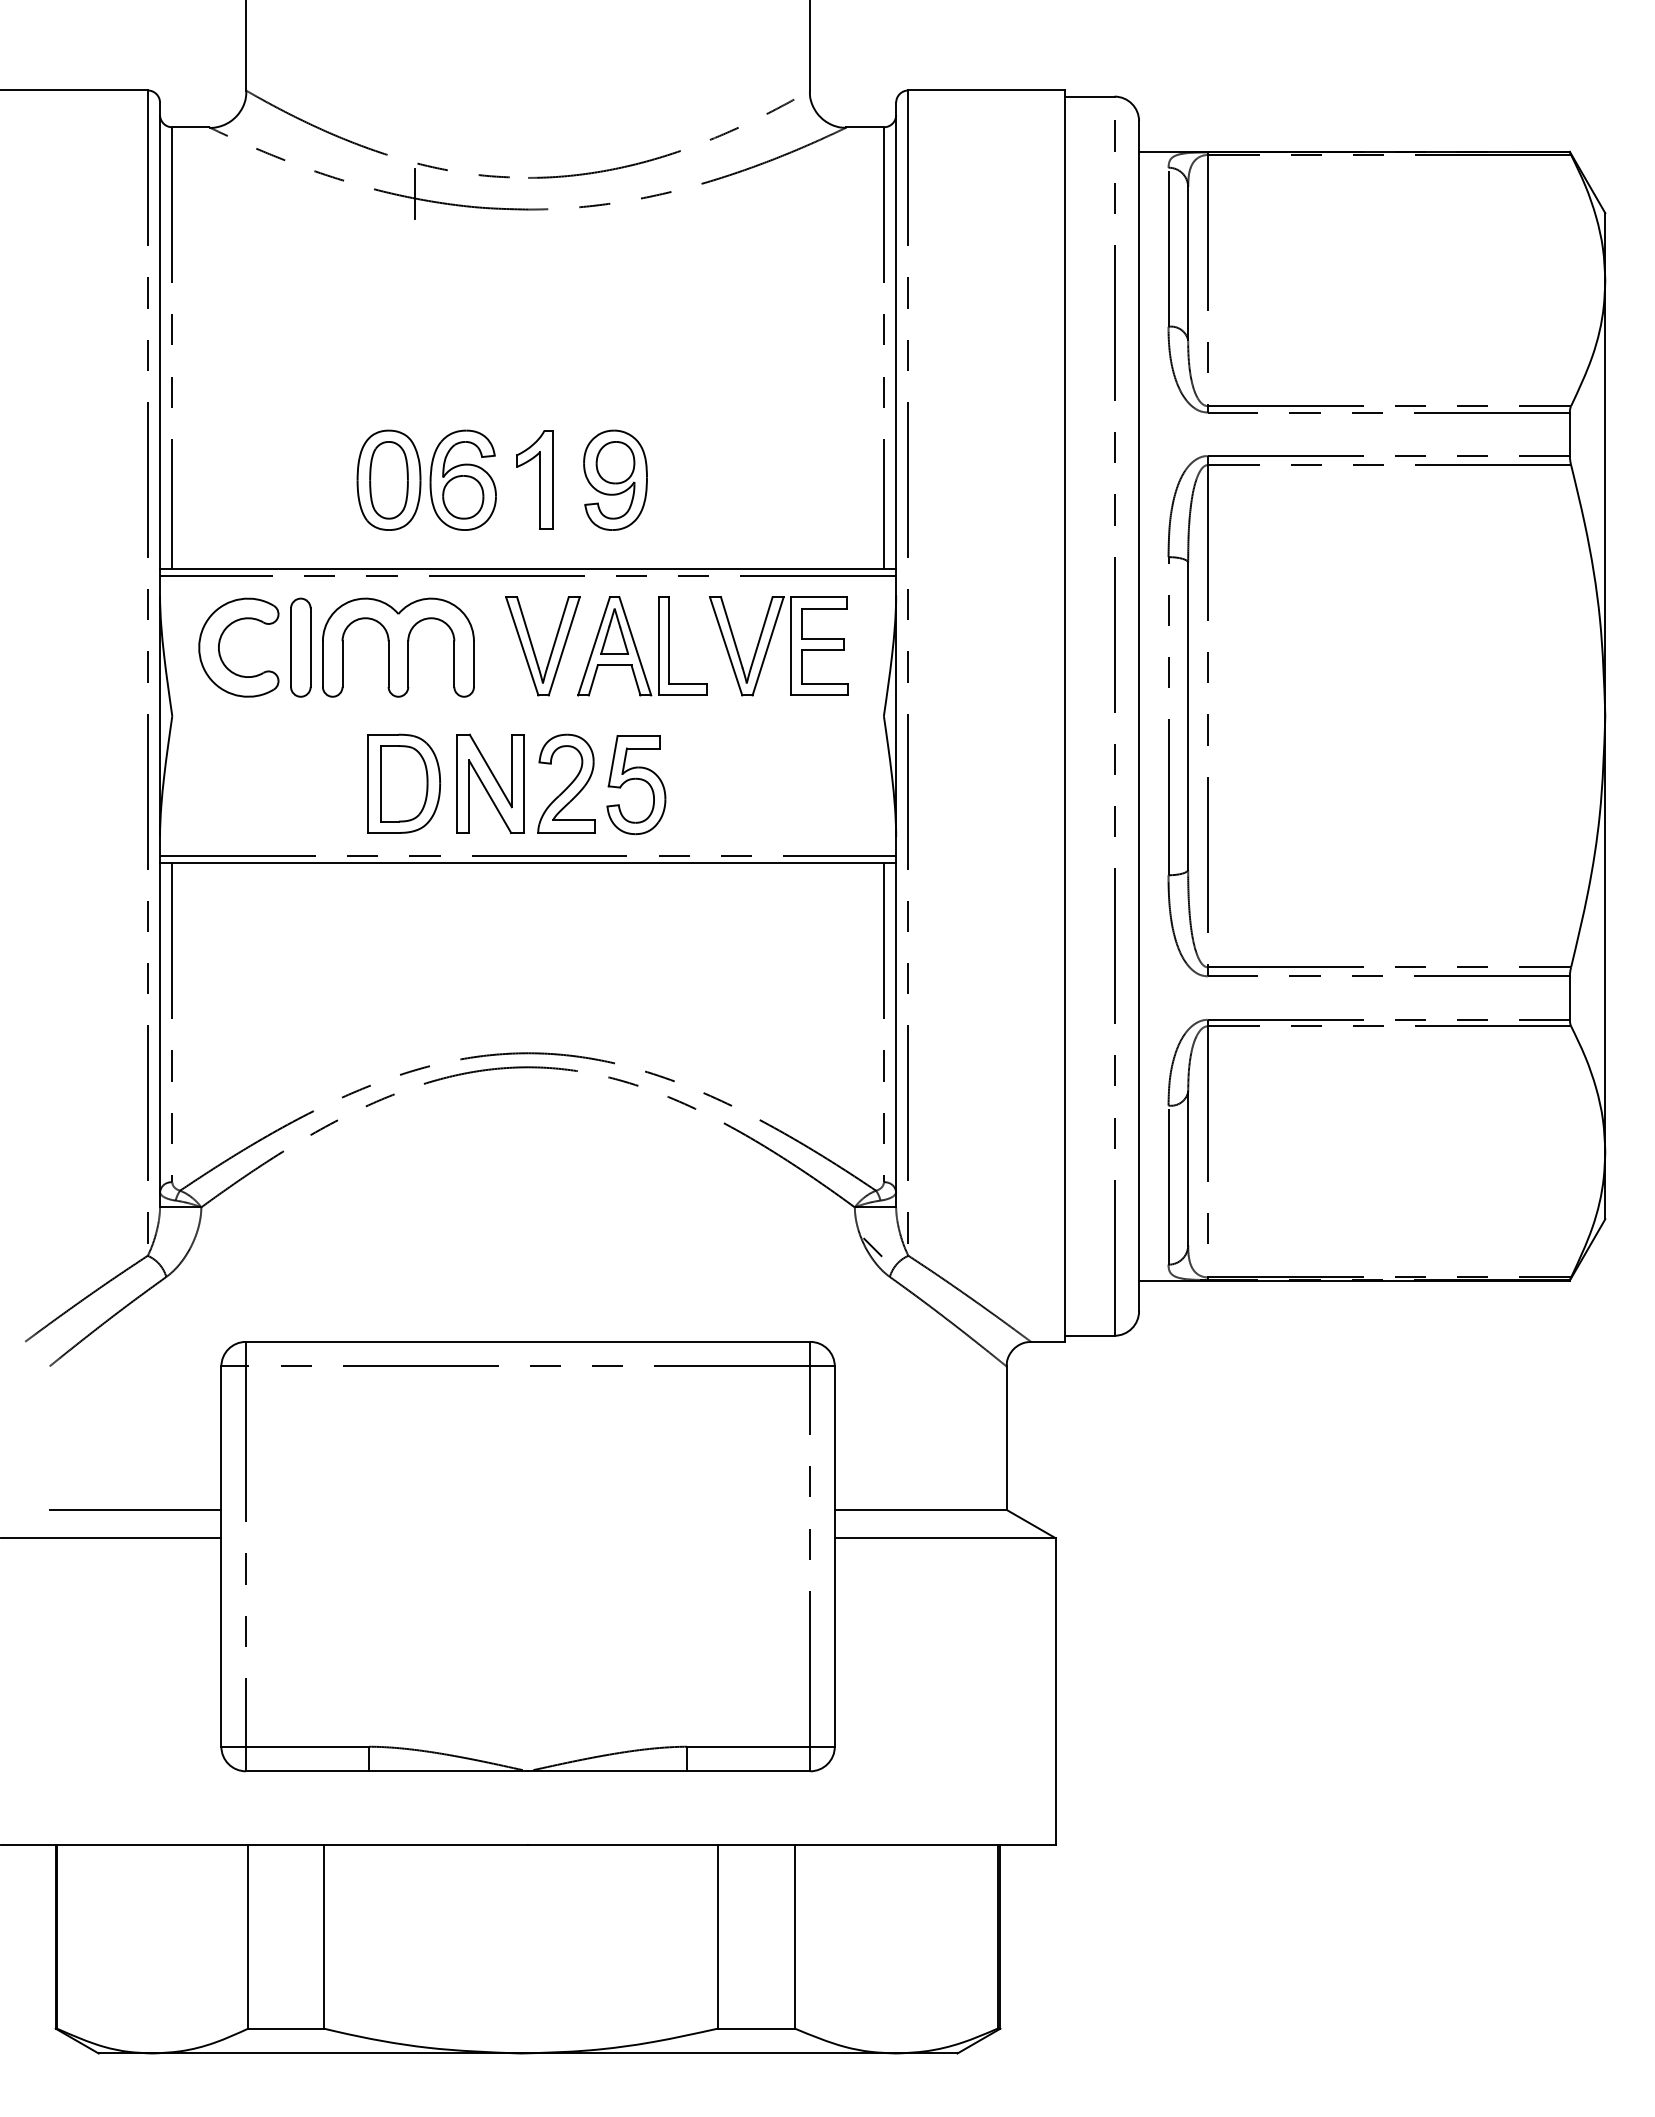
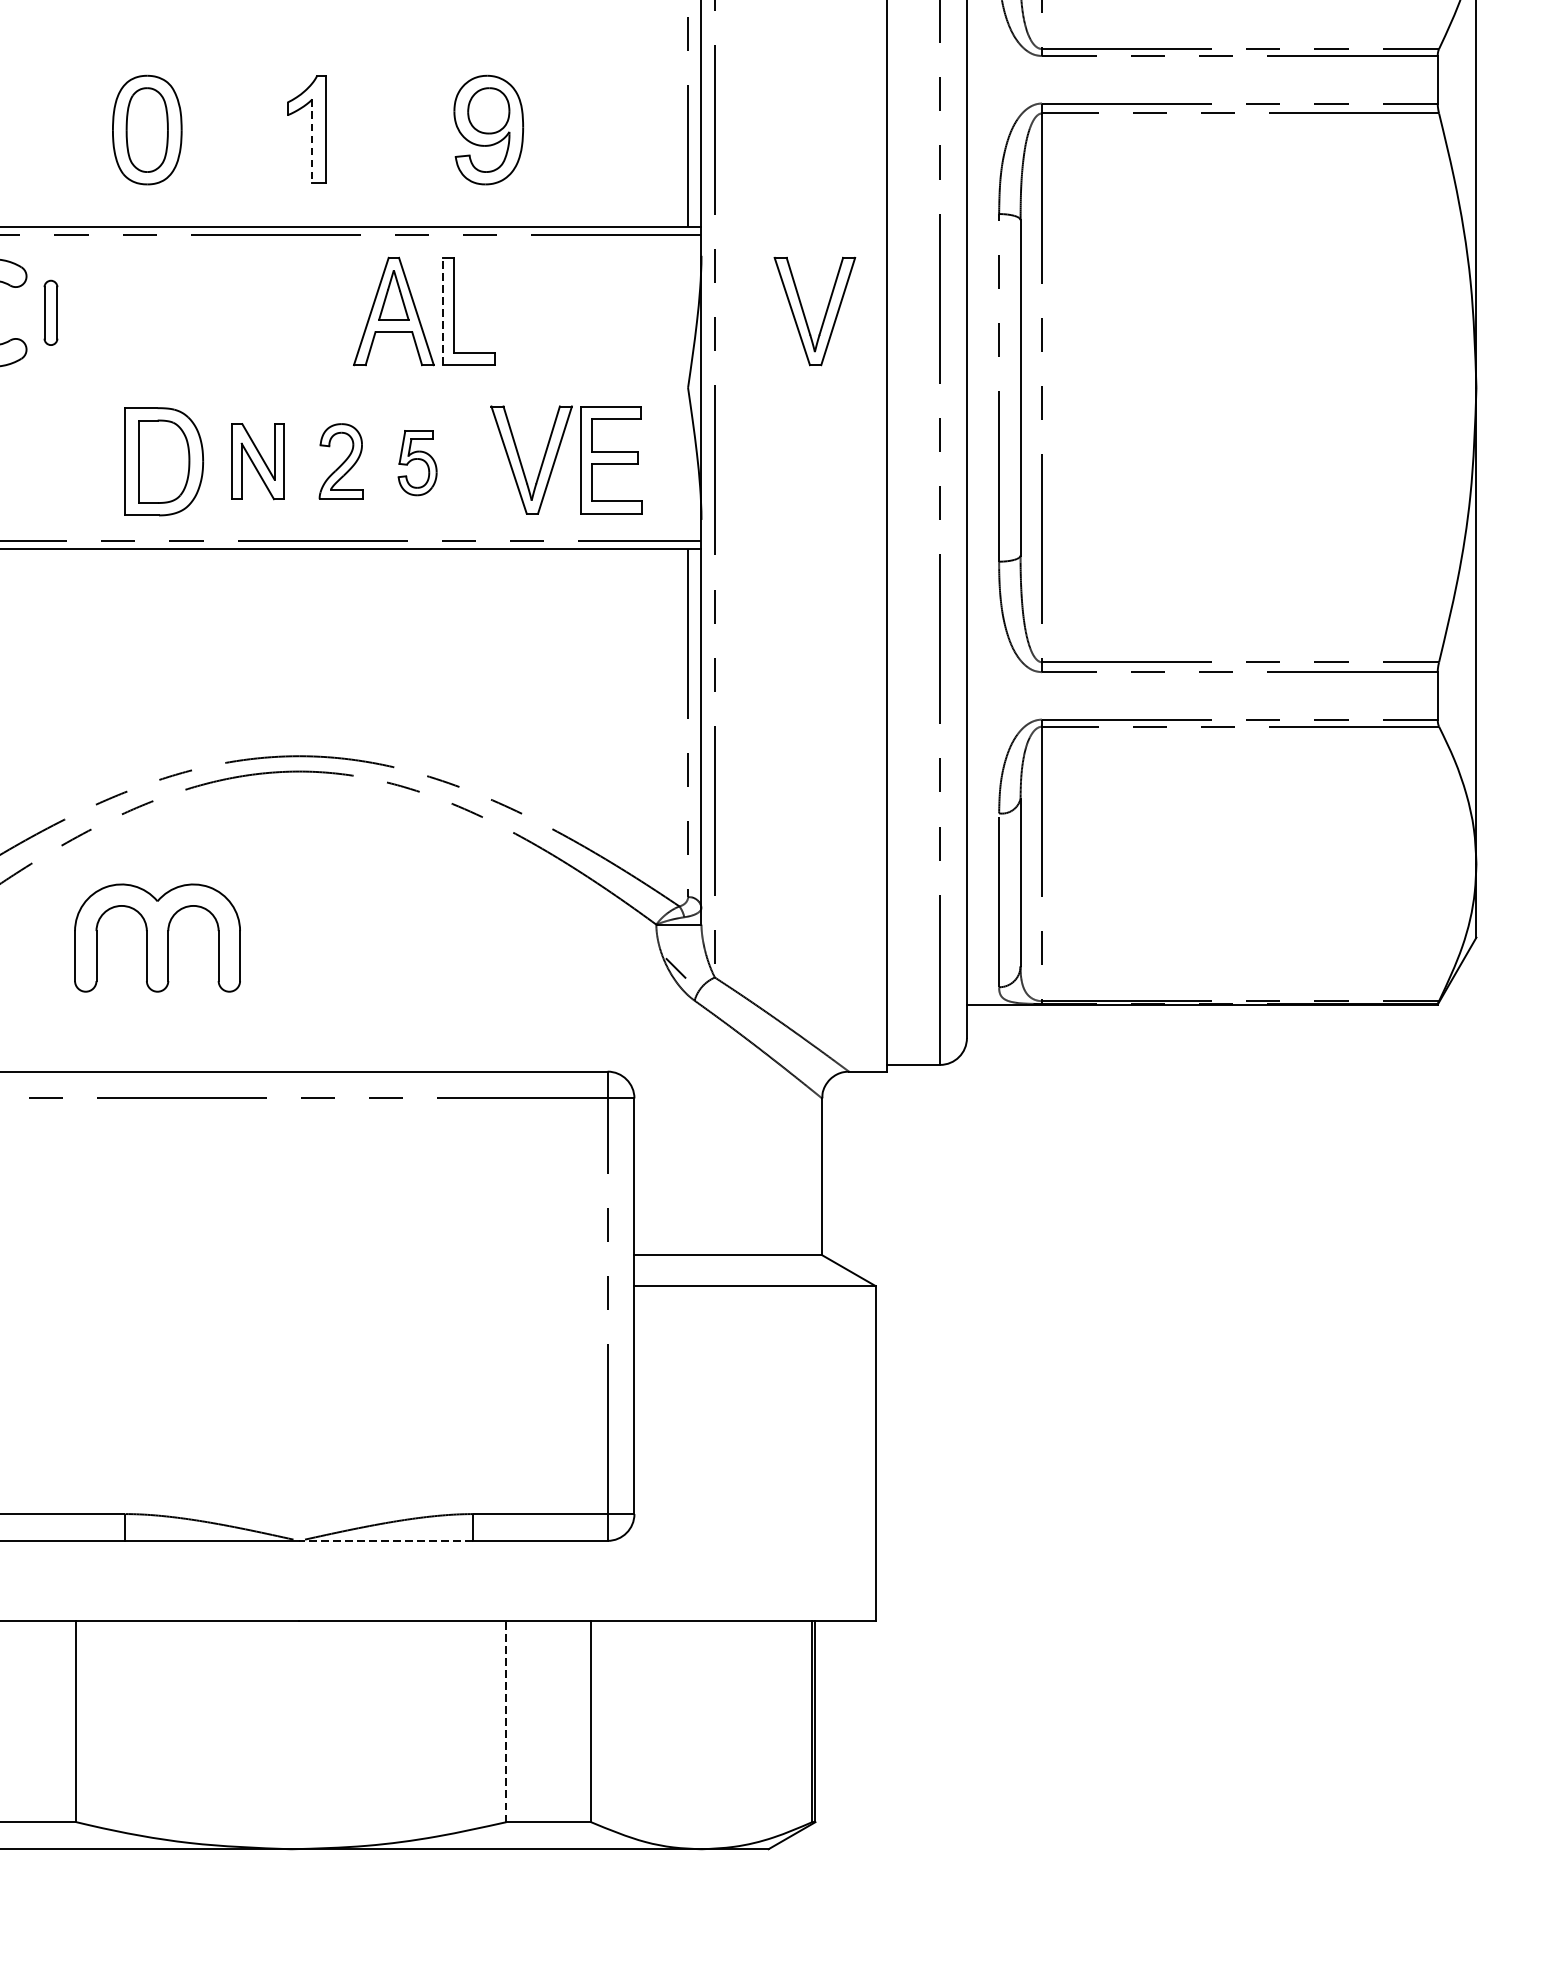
part: (462, 479) -> (227, 129), removed
part: (615, 479) -> (488, 129), moved
line: (540, 491) -> (312, 142), solid -> dashed
part: (770, 642) -> (557, 455), moved
line: (659, 645) -> (442, 310), solid -> dashed
part: (300, 647) -> (50, 312), size x0.6
part: (398, 647) -> (157, 937), moved
part: (534, 650) -> (805, 316), moved
part: (490, 783) -> (258, 461), size x0.7
part: (566, 783) -> (341, 461), size x0.7
part: (636, 784) -> (417, 462), size x0.6
line: (607, 1771) -> (386, 1541), solid -> dashed
line: (717, 1936) -> (506, 1721), solid -> dashed

